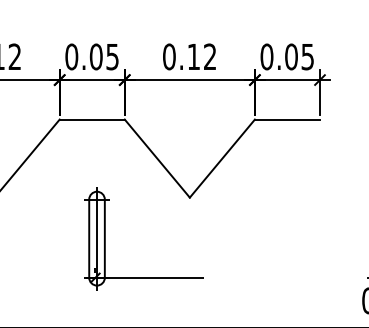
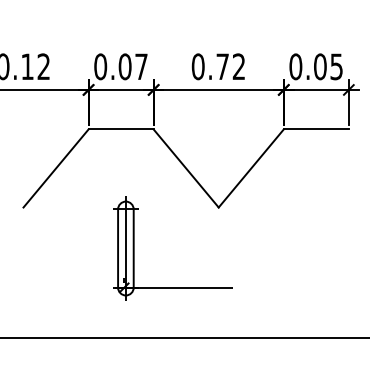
text: (112, 56) -> (141, 66), 0.05 -> 0.07
text: (193, 56) -> (222, 66), 0.12 -> 0.72

